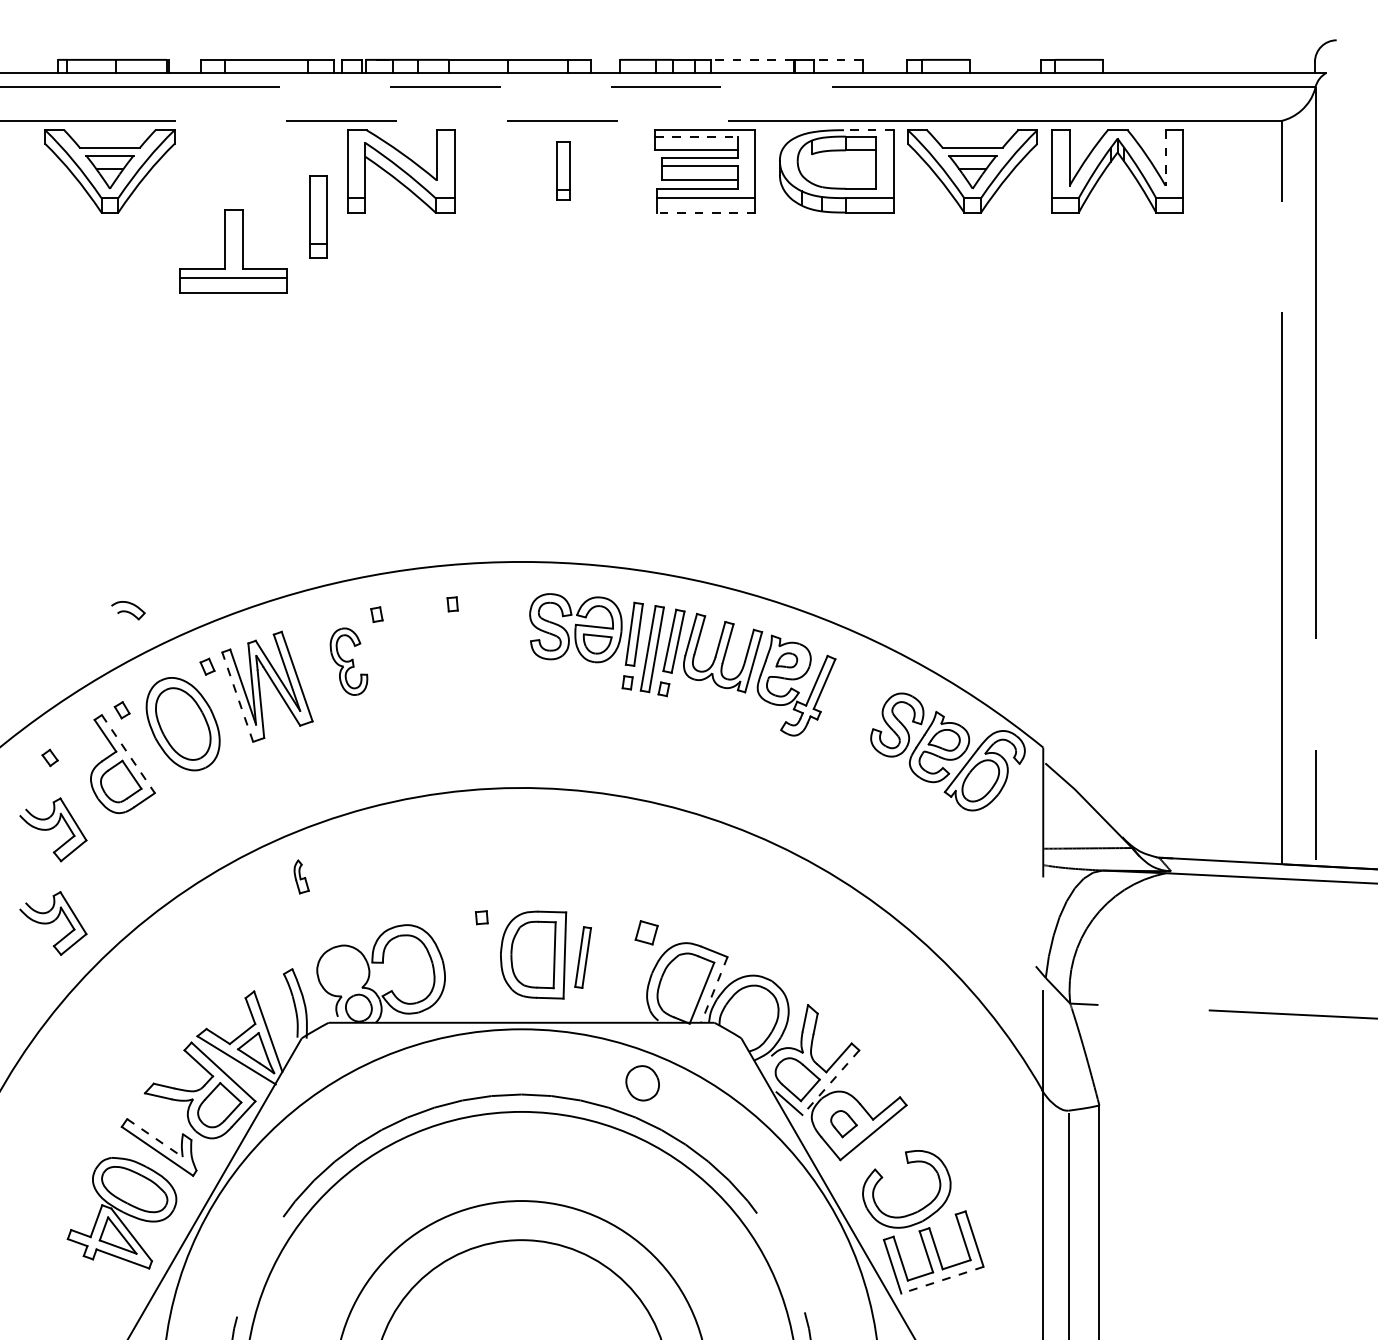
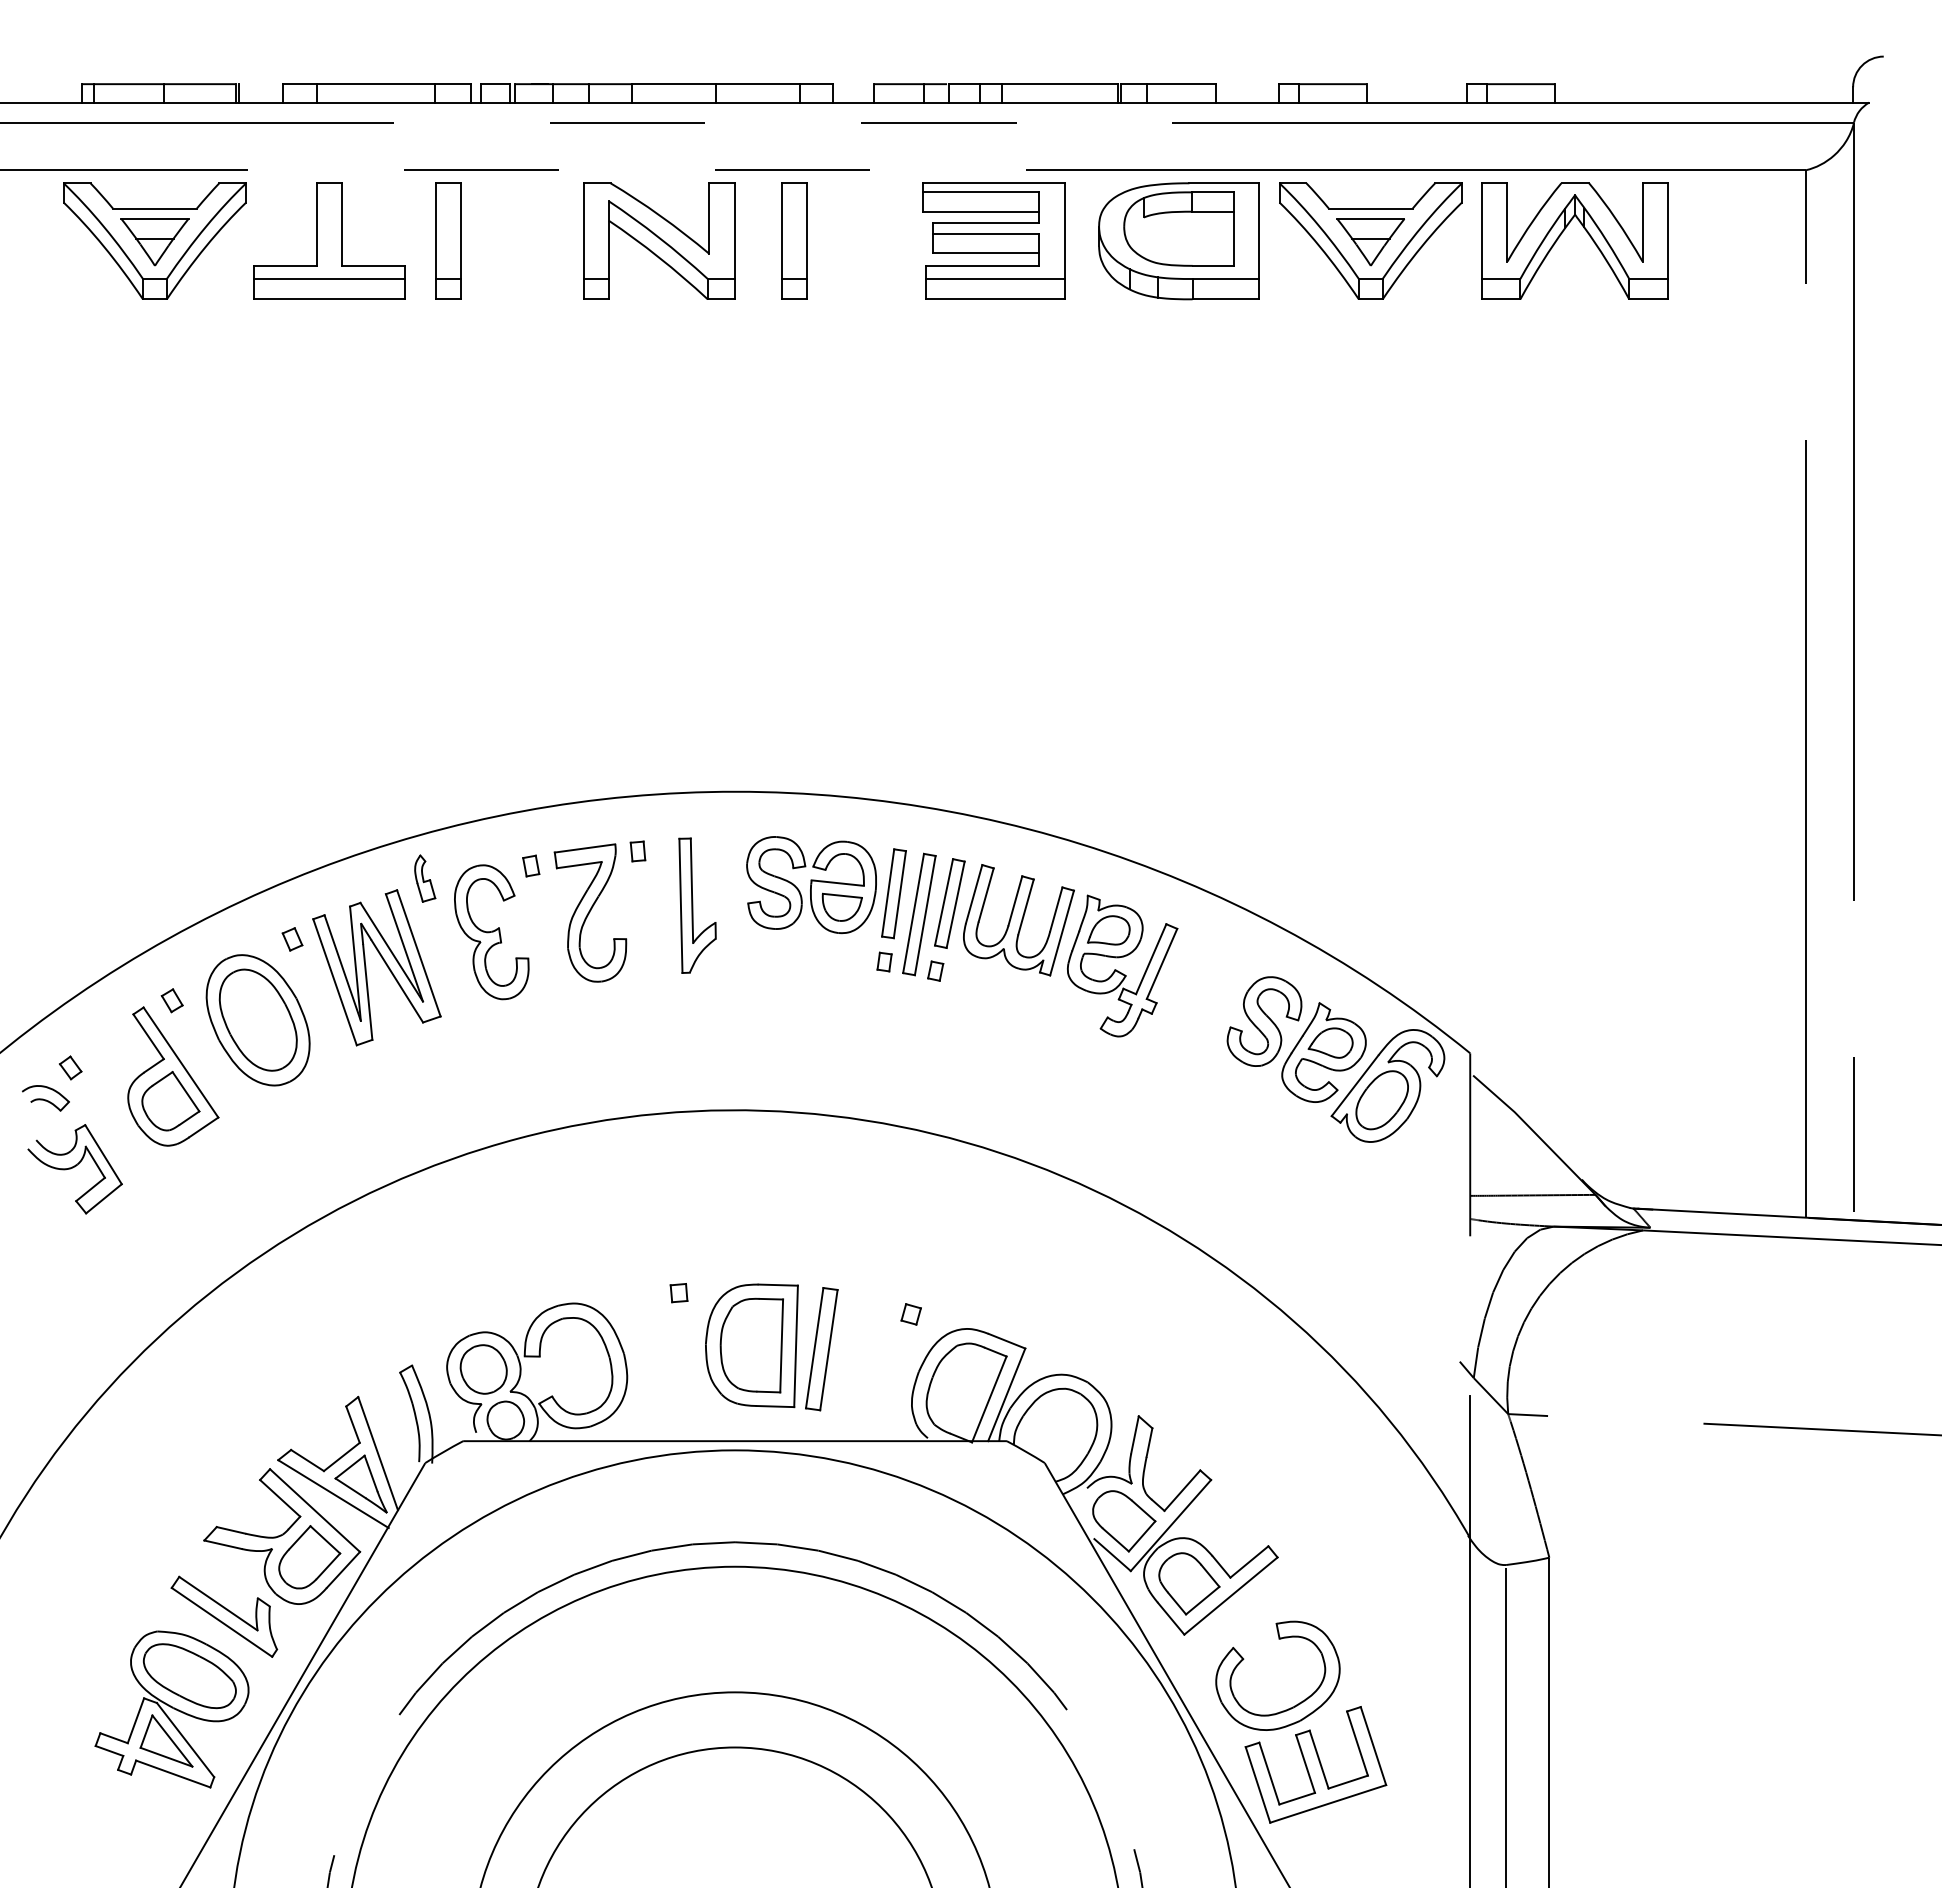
line: (751, 60) -> (1059, 84), dashed -> solid
line: (838, 60) -> (1181, 84), dashed -> solid
line: (868, 130) -> (1224, 183), dashed -> solid
line: (696, 136) -> (981, 192), dashed -> solid
line: (1165, 158) -> (1642, 222), dashed -> solid
part: (401, 170) -> (659, 240), moved
part: (563, 170) -> (794, 240), size x1.43
line: (705, 212) -> (994, 299), dashed -> solid
part: (318, 216) -> (448, 240), moved
part: (233, 250) -> (329, 240), moved
part: (128, 610) -> (45, 1098), moved
part: (494, 642) -> (697, 905), added
part: (418, 647) -> (590, 912), added
part: (786, 660) -> (1108, 930), size x1.43
part: (348, 661) -> (491, 932), size x1.43
line: (238, 697) -> (335, 982), dashed -> solid
line: (128, 754) -> (180, 1062), dashed -> solid
part: (301, 876) -> (425, 878), moved
part: (52, 923) -> (74, 1301), removed
part: (646, 932) -> (910, 1314), size x0.62
part: (582, 957) -> (821, 1349), size x1.43
line: (714, 989) -> (1006, 1394), dashed -> solid
line: (830, 1082) -> (1170, 1525), dashed -> solid
part: (642, 1083) -> (483, 1369), moved
part: (844, 1123) -> (1189, 1583), size x1.67
line: (155, 1137) -> (218, 1603), dashed -> solid
line: (942, 1279) -> (1328, 1803), dashed -> solid

